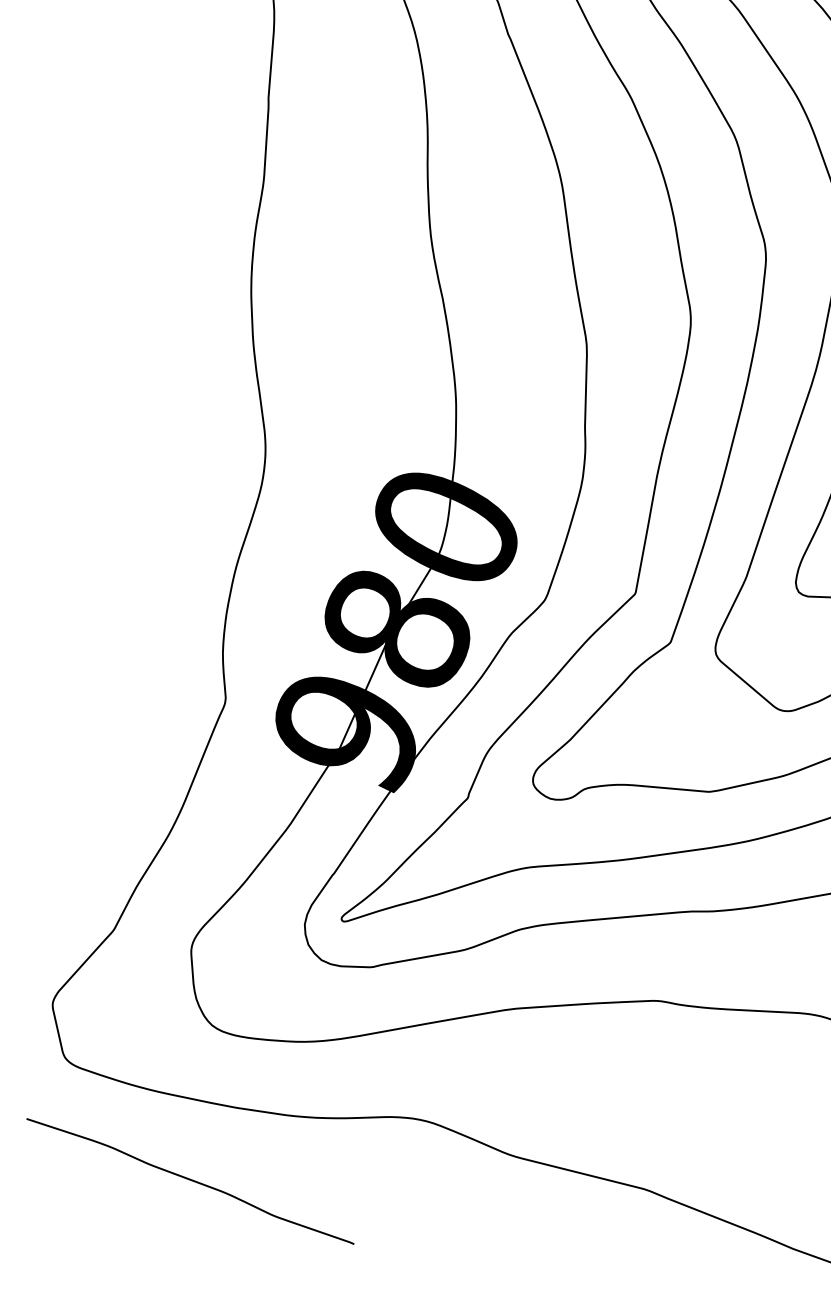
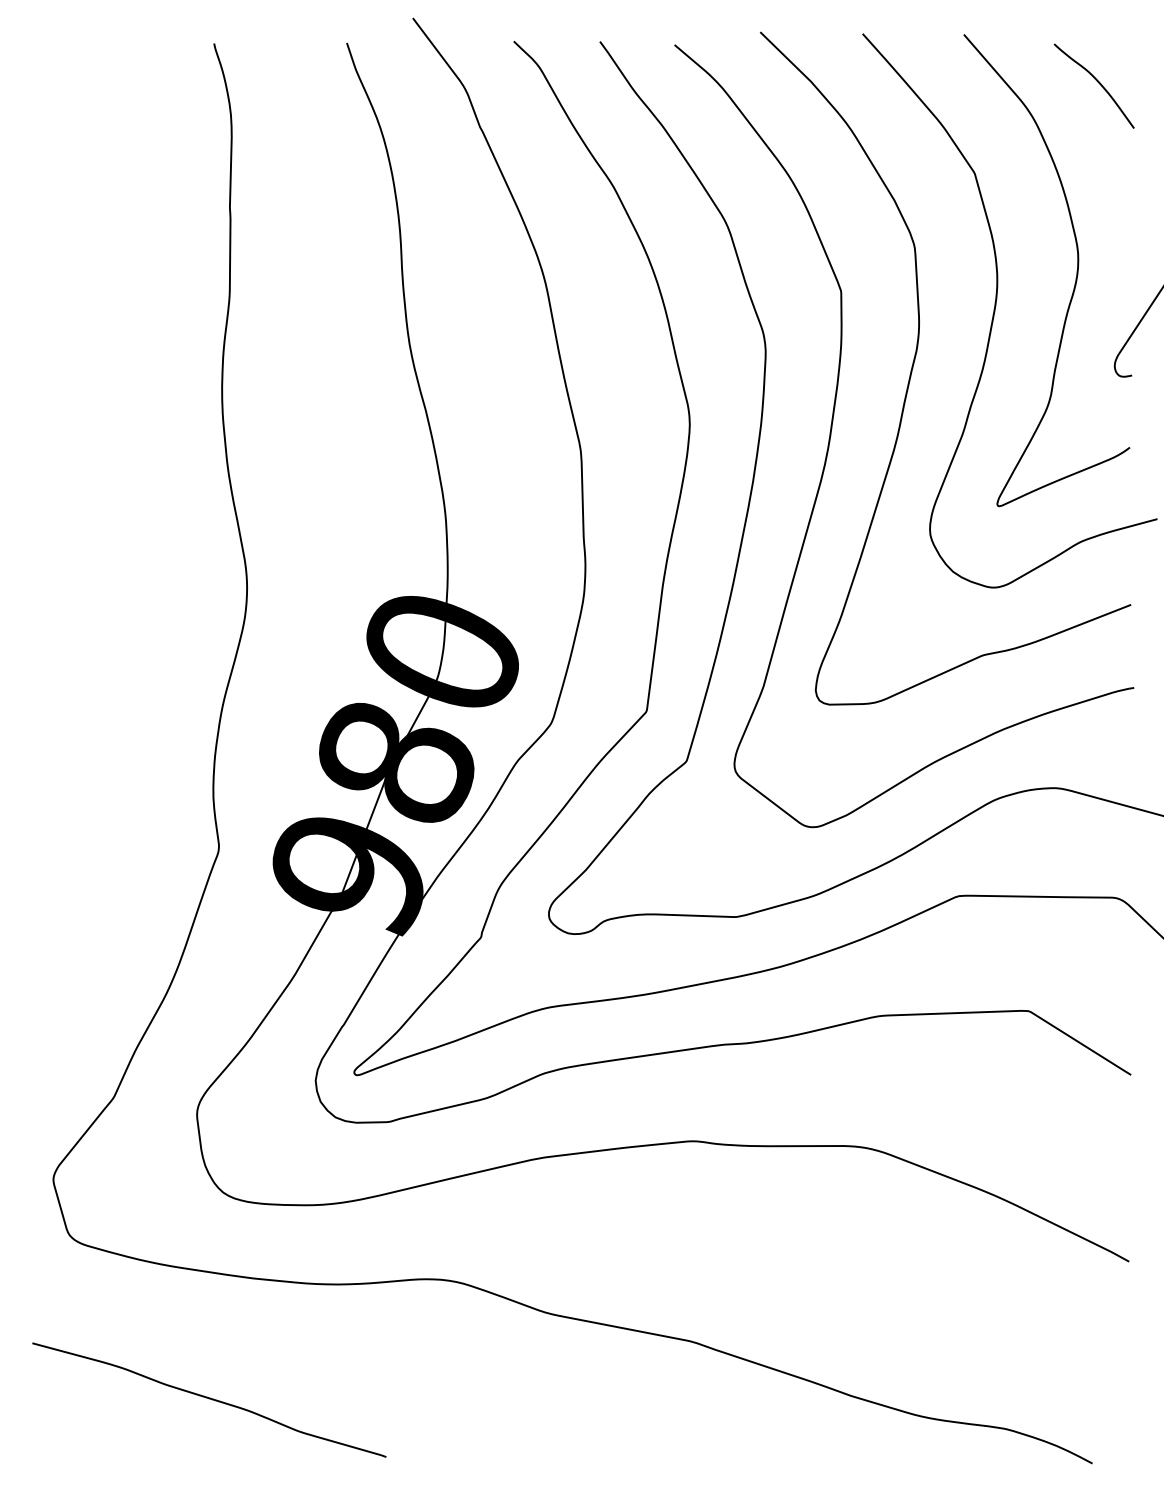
curve: (190, 1180) -> (209, 1399), moved

